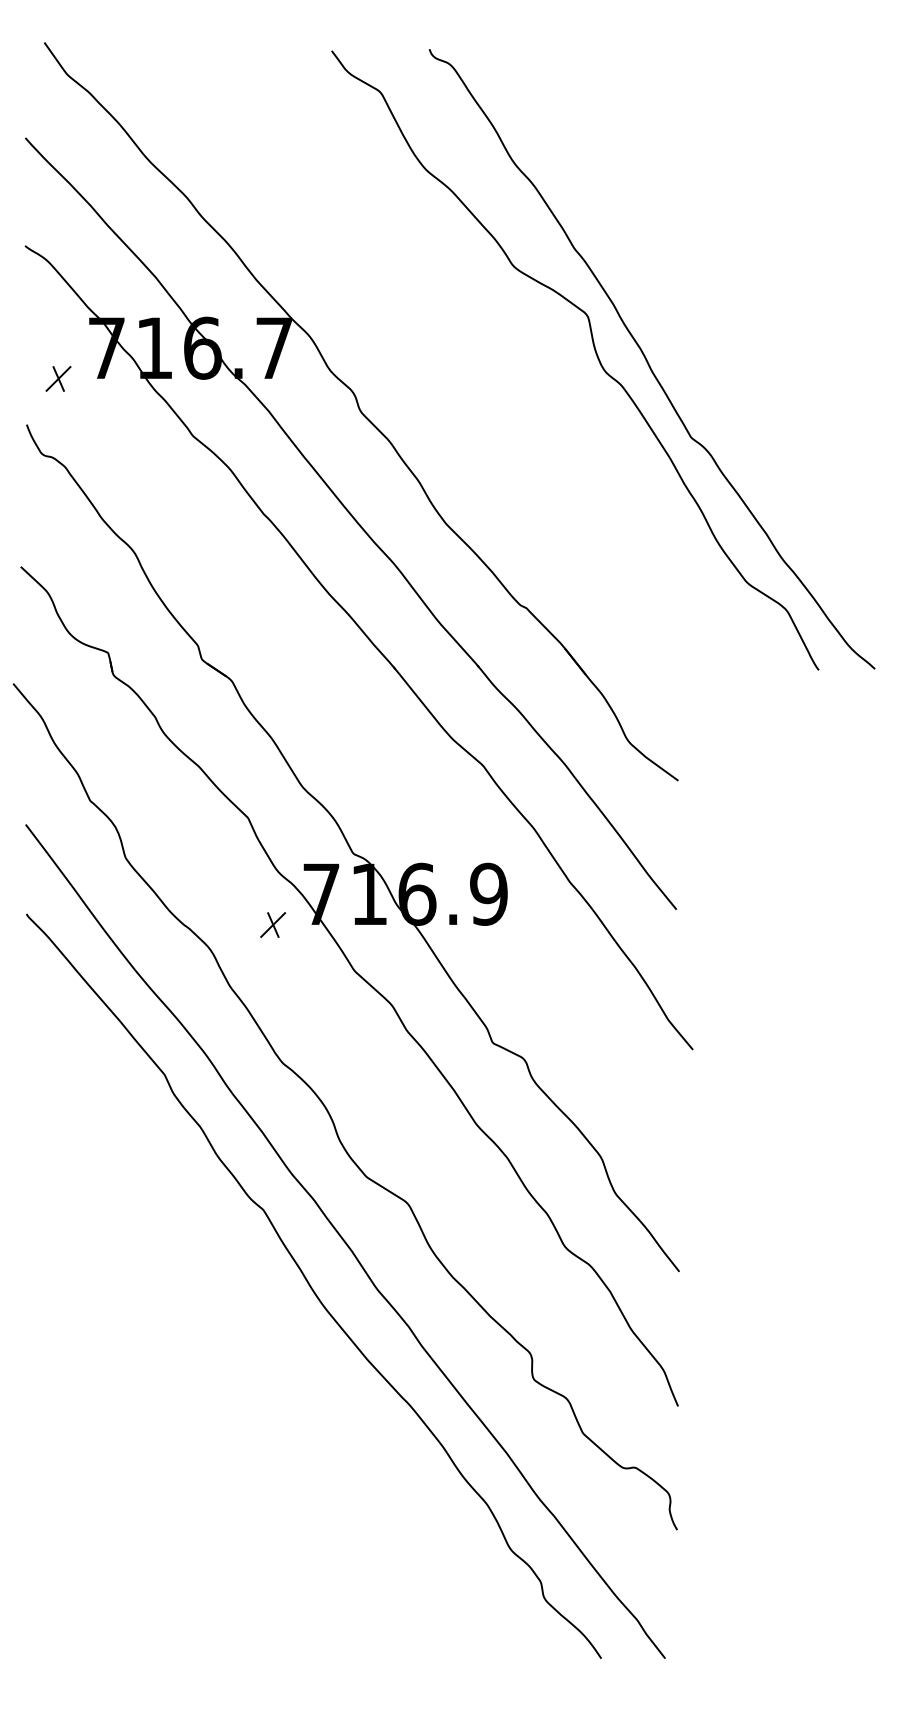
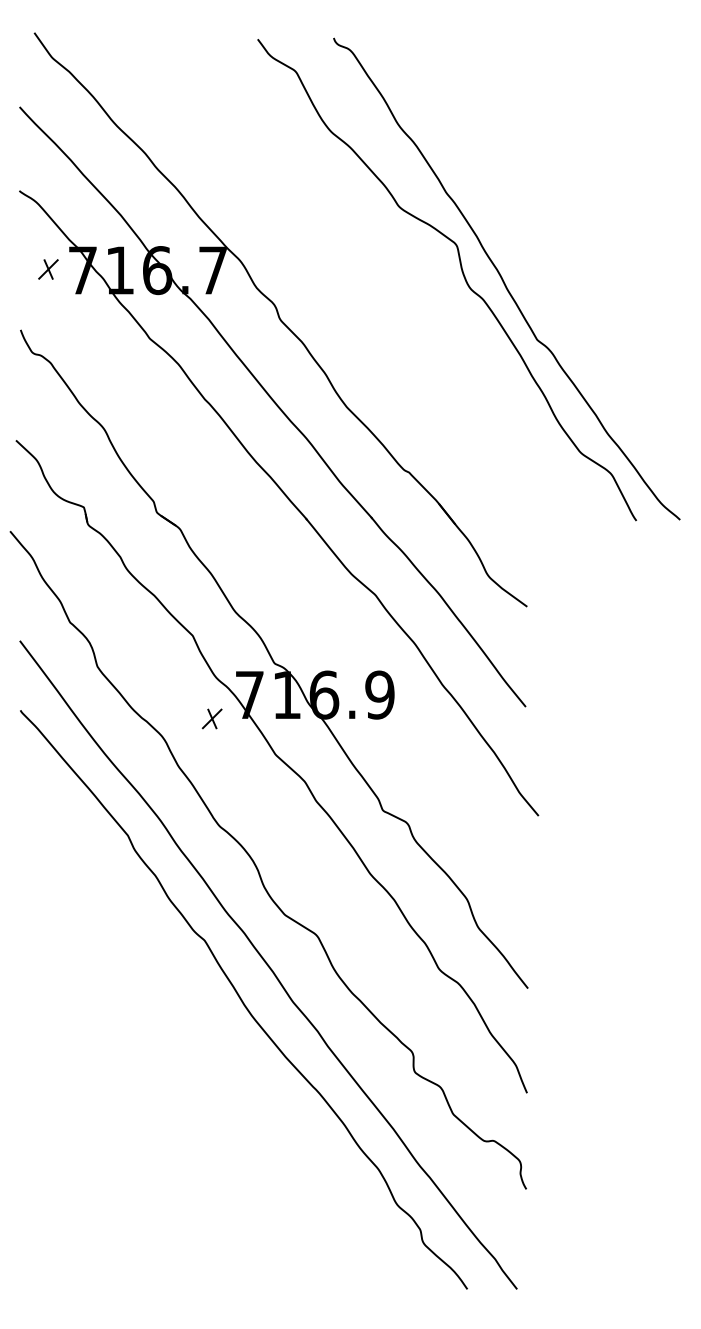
part: (58, 378) -> (48, 269), moved

